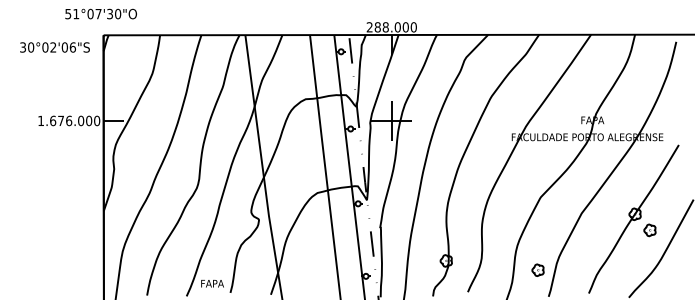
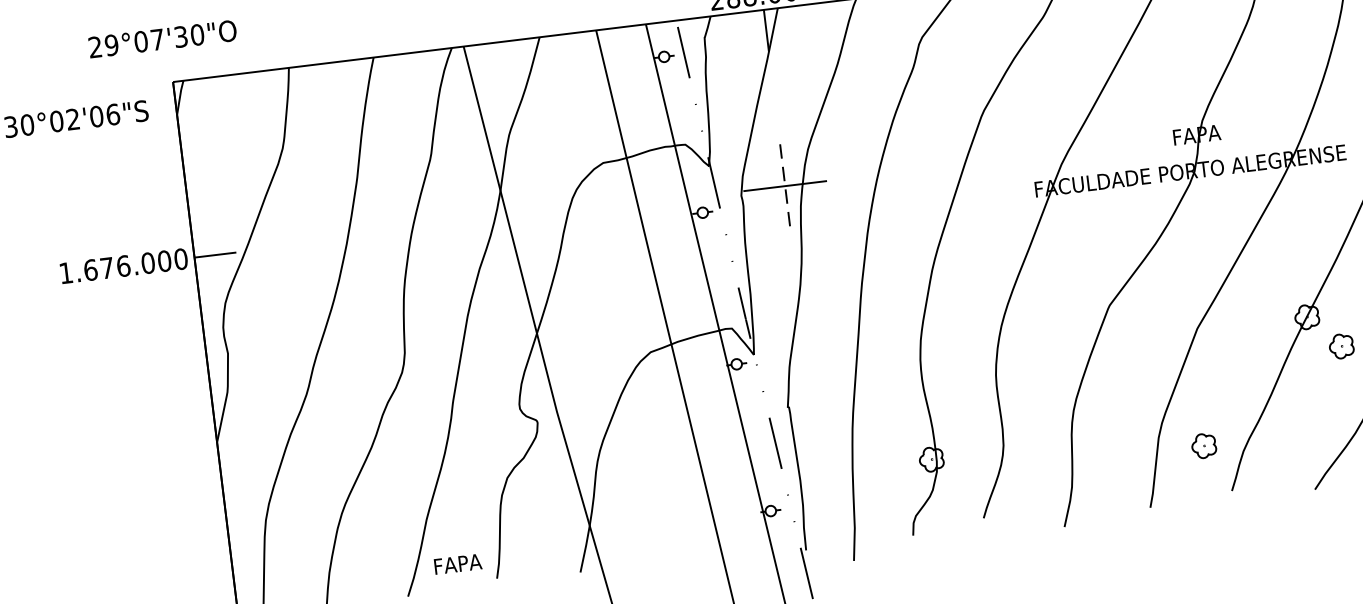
text: (72, 13) -> (103, 45), 51°07'30"O -> 29°07'30"O
line: (391, 121) -> (784, 187), solid -> dashed
part: (537, 269) -> (1202, 444), moved

